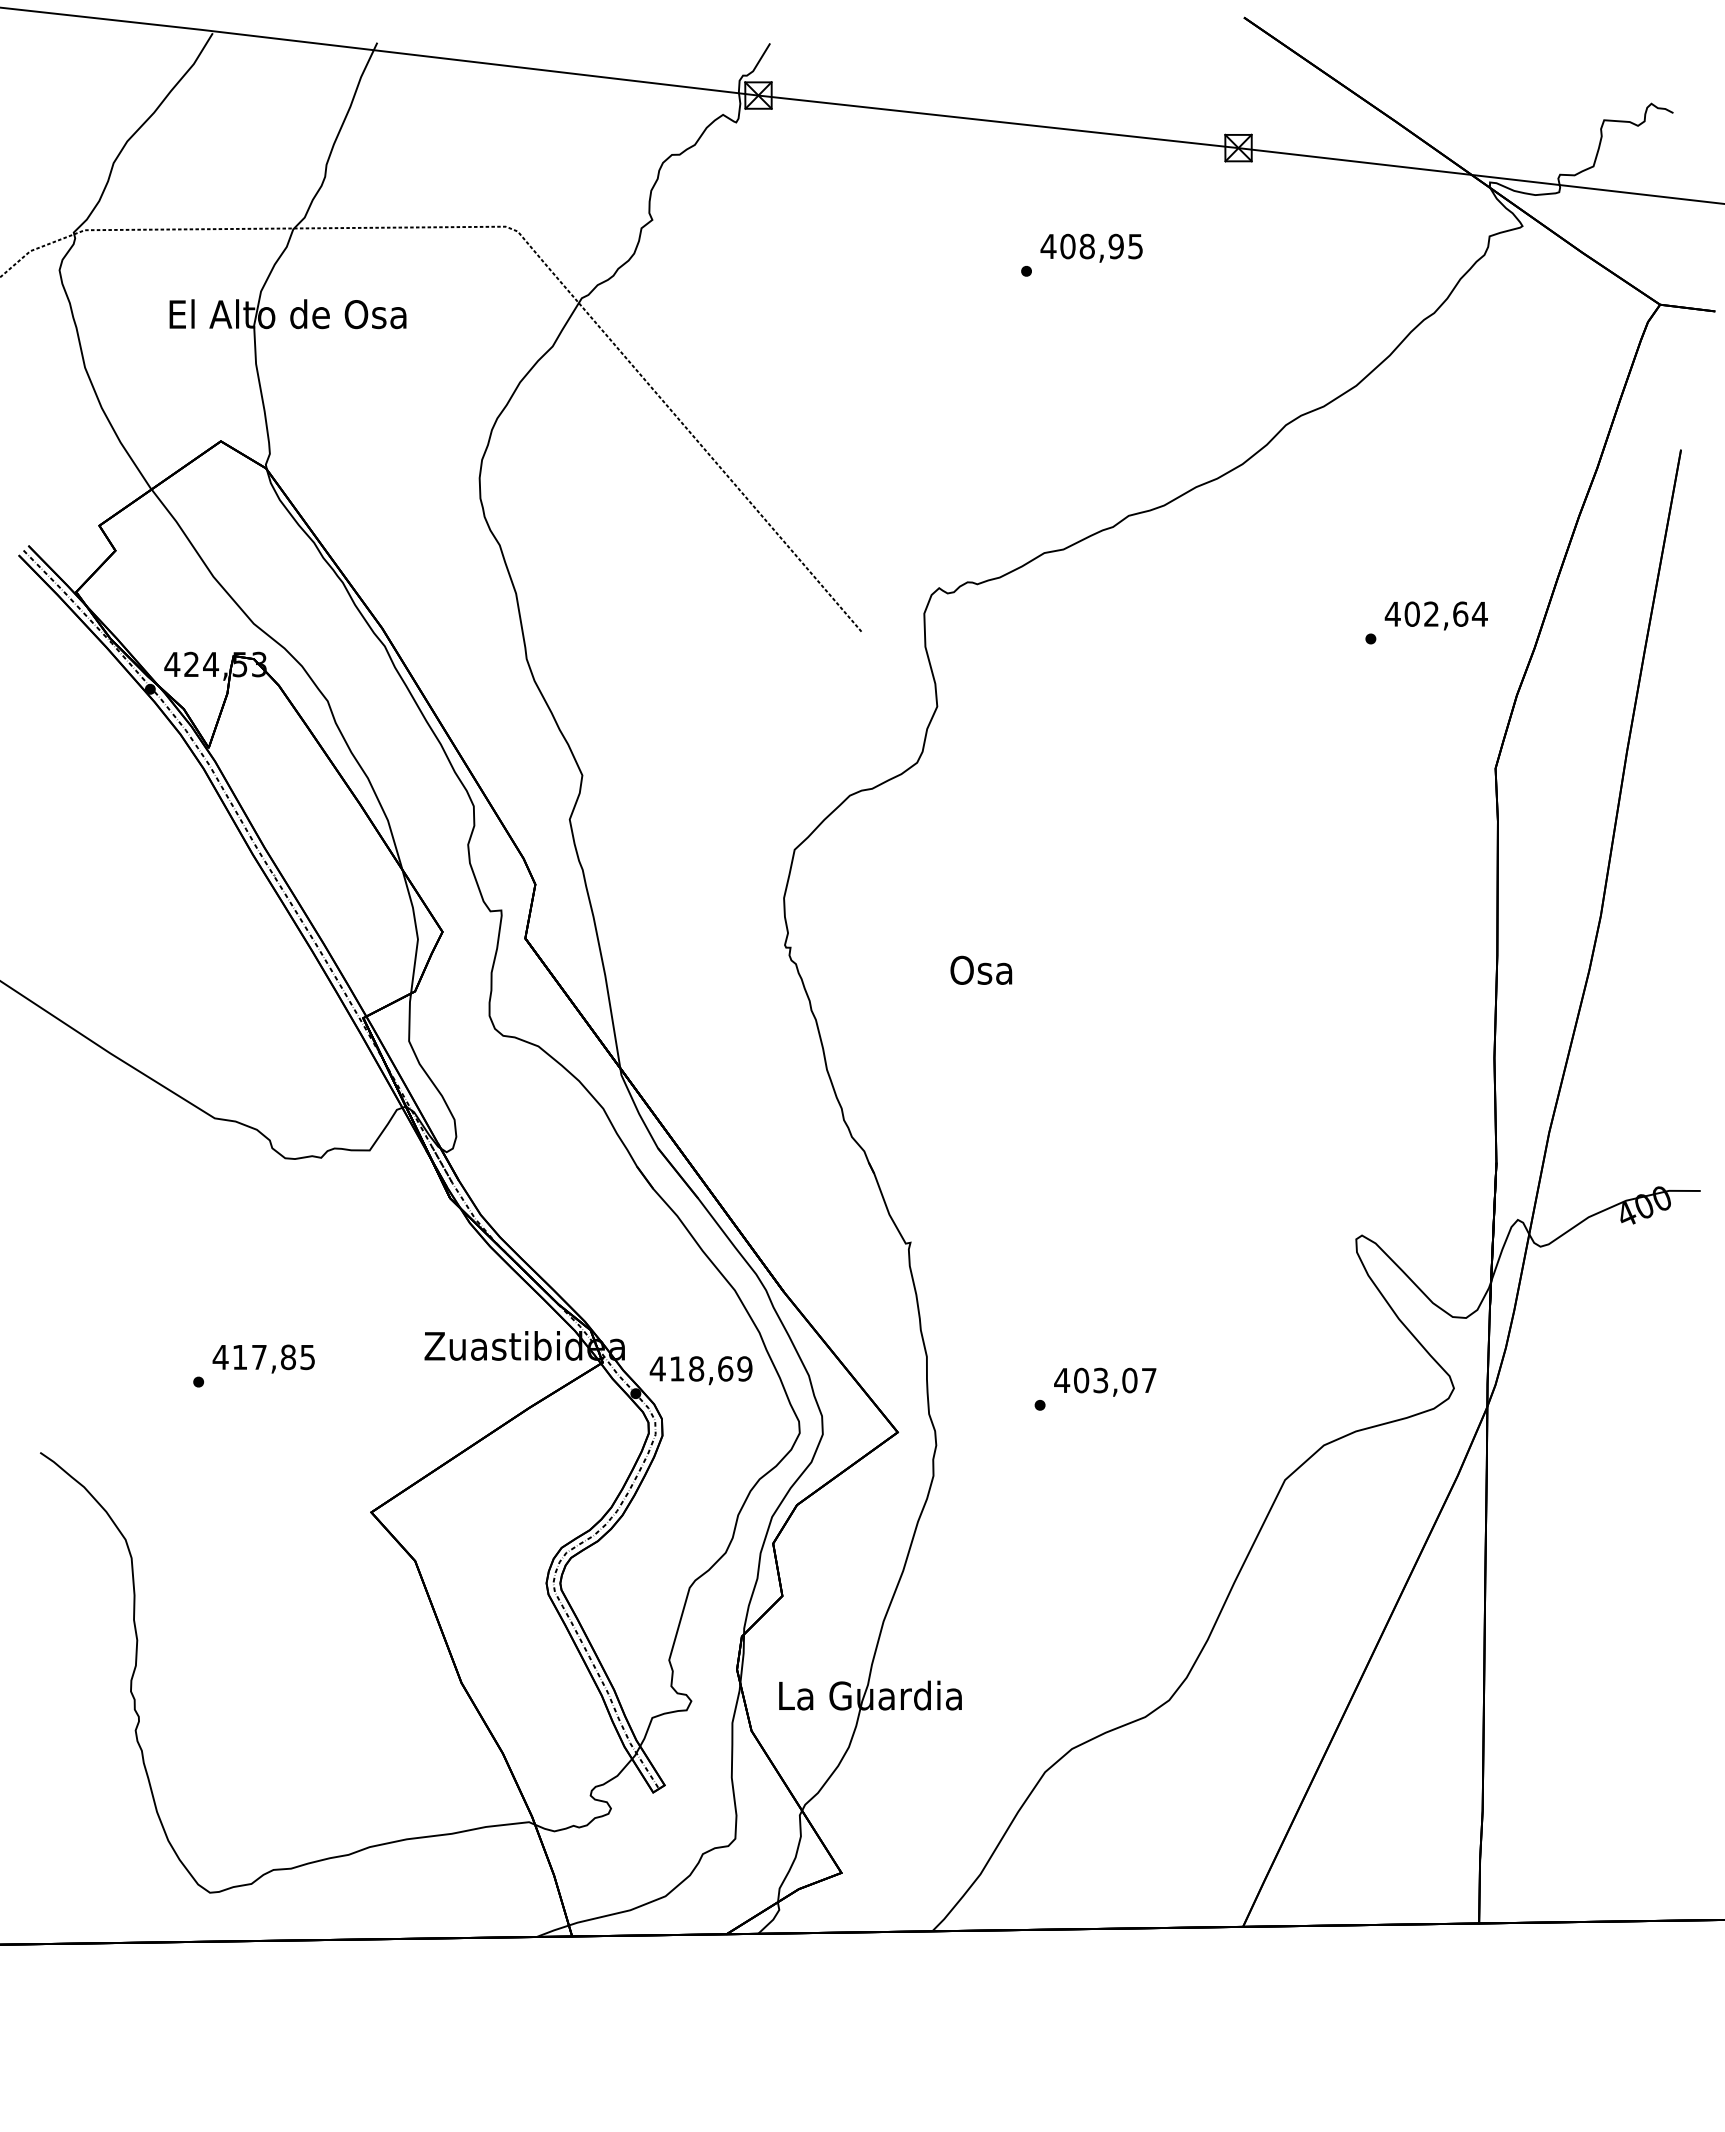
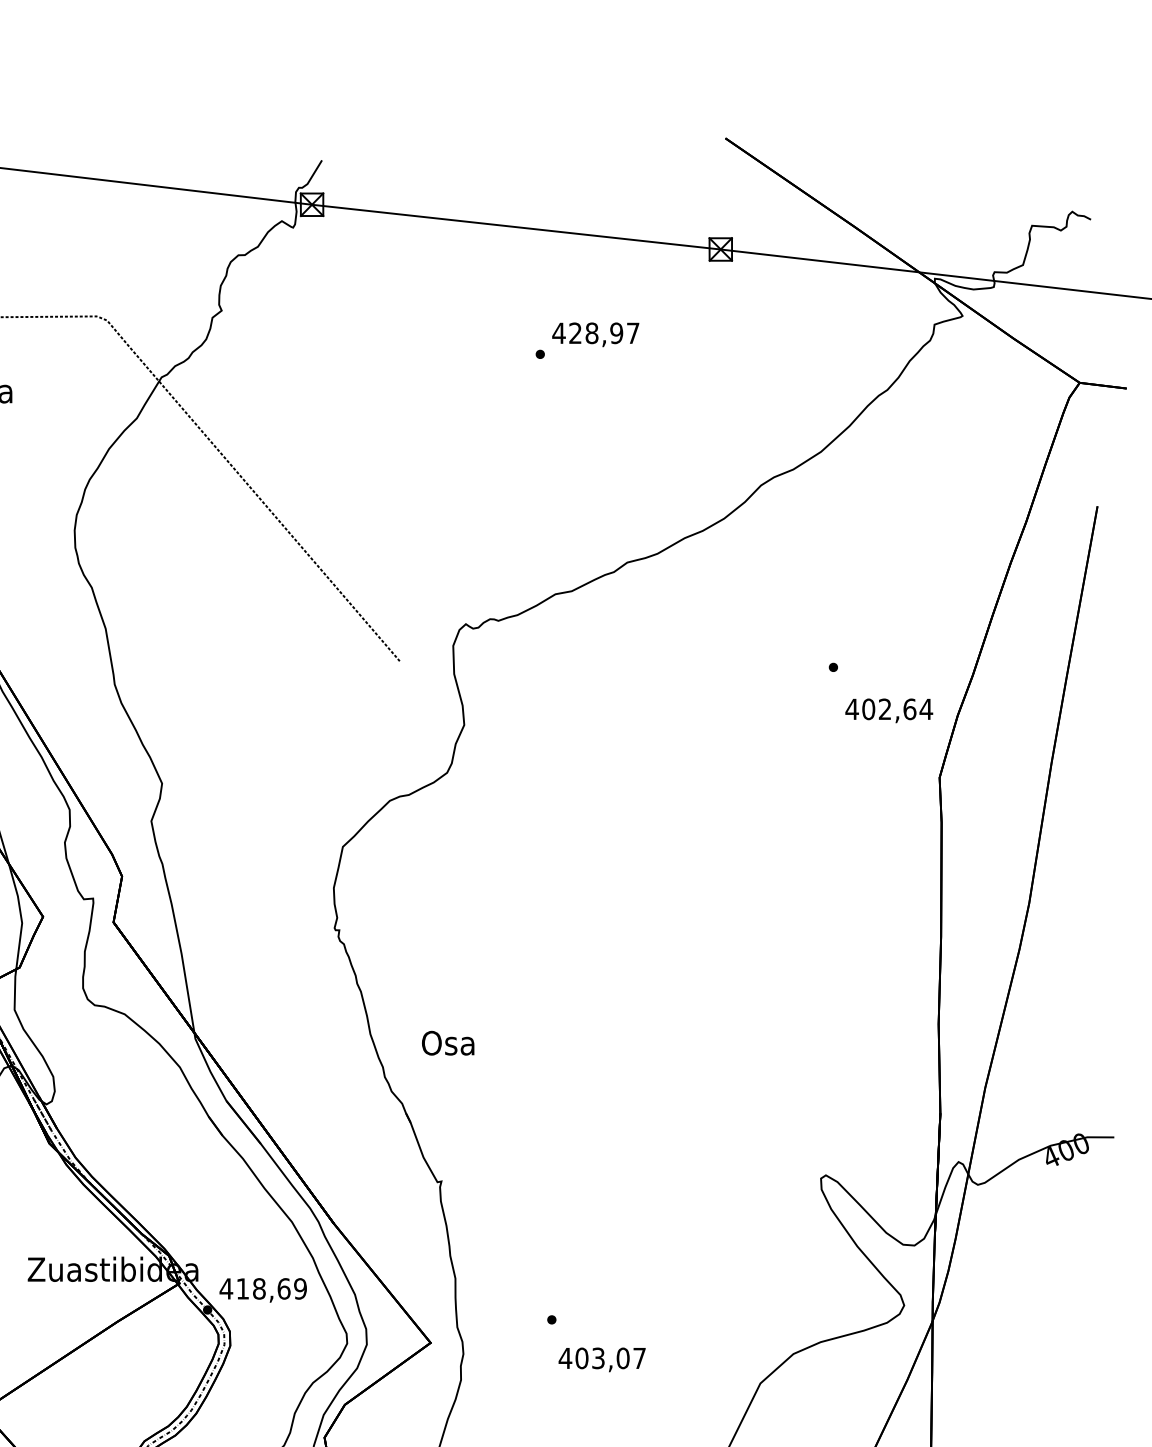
text: (1101, 246) -> (604, 333), 408,95 -> 428,97
text: (1435, 615) -> (888, 710), moved
text: (981, 969) -> (448, 1042), moved
text: (1105, 1381) -> (602, 1359), moved

